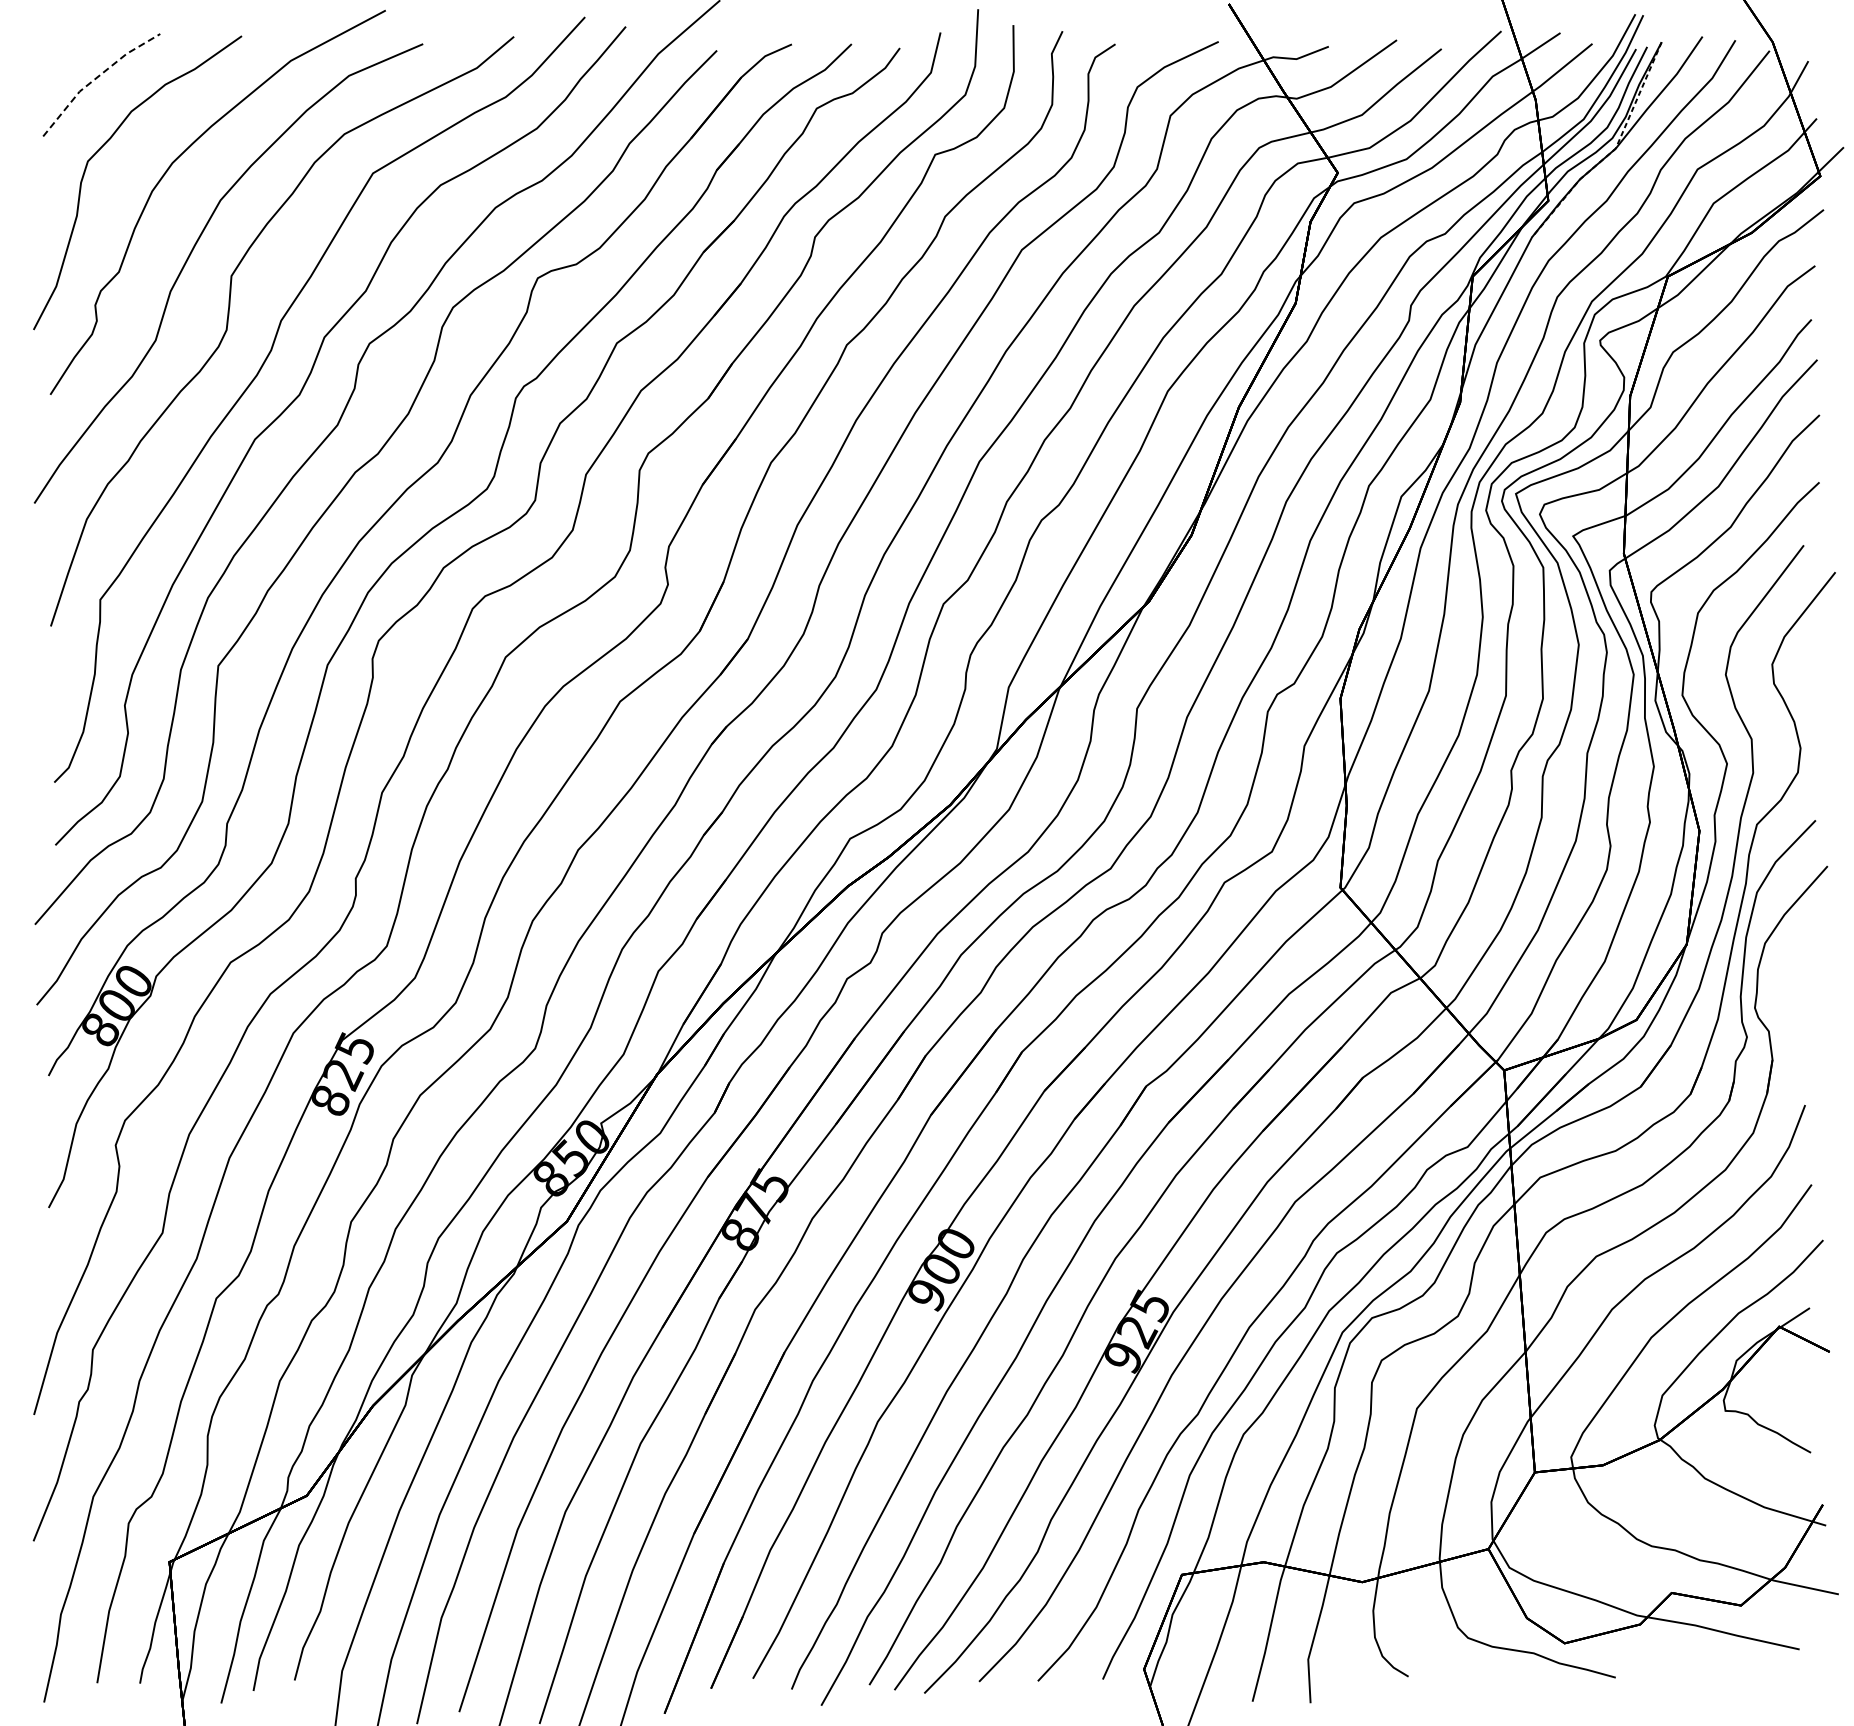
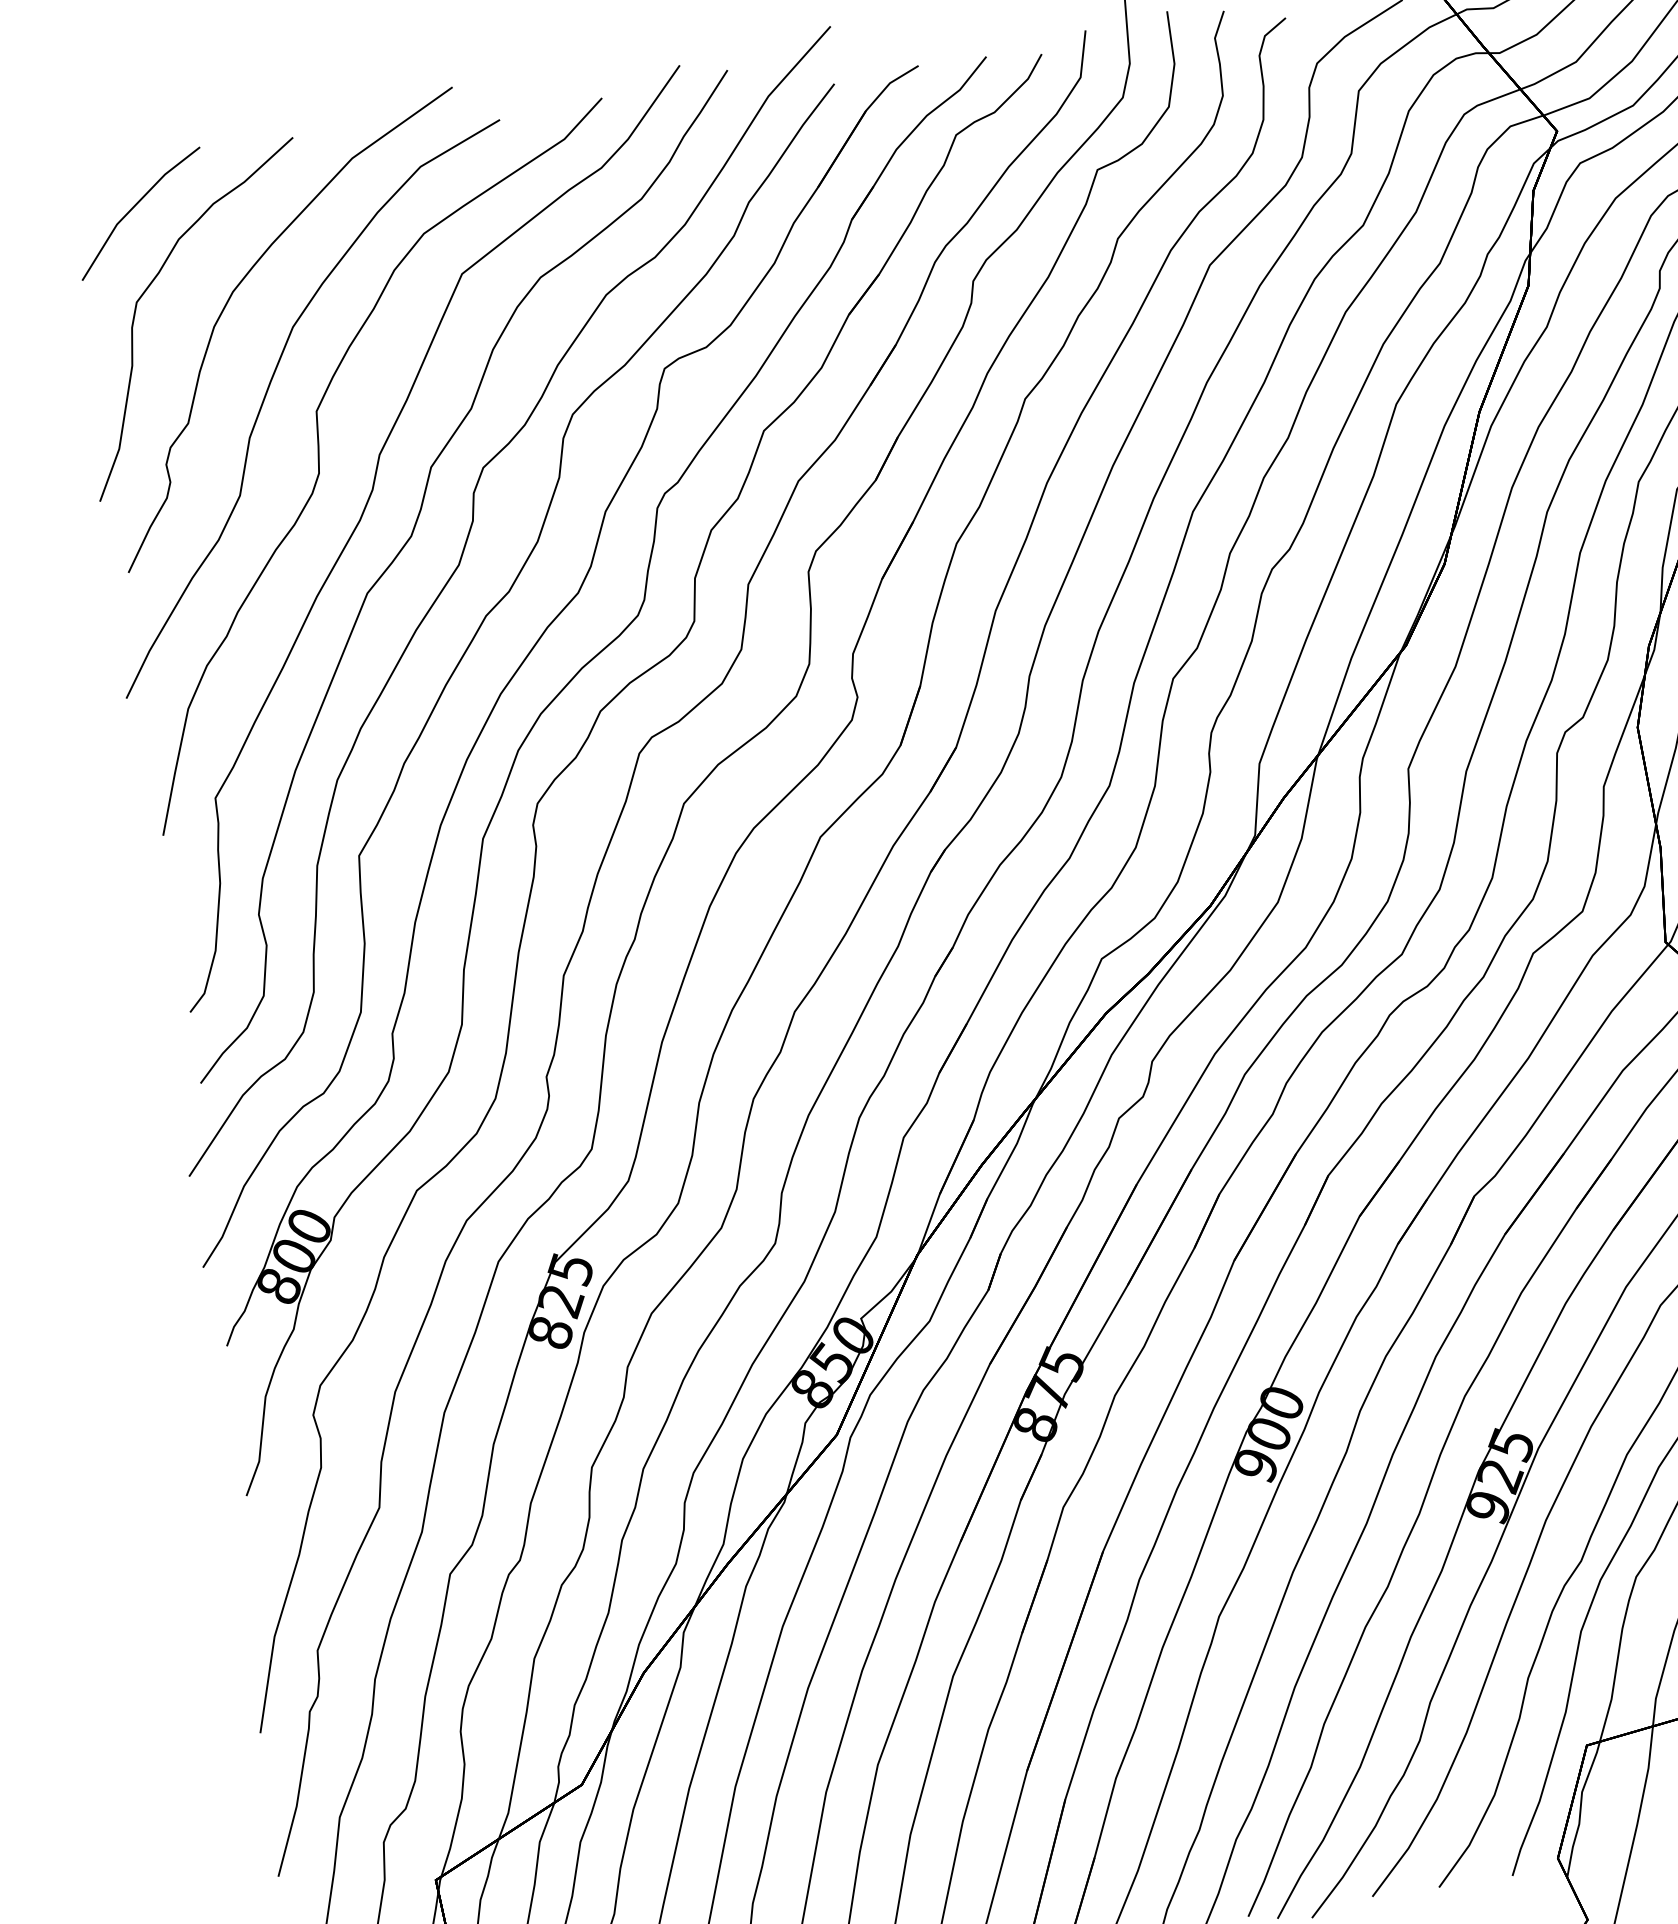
line: (95, 78) -> (133, 207), dashed -> solid

